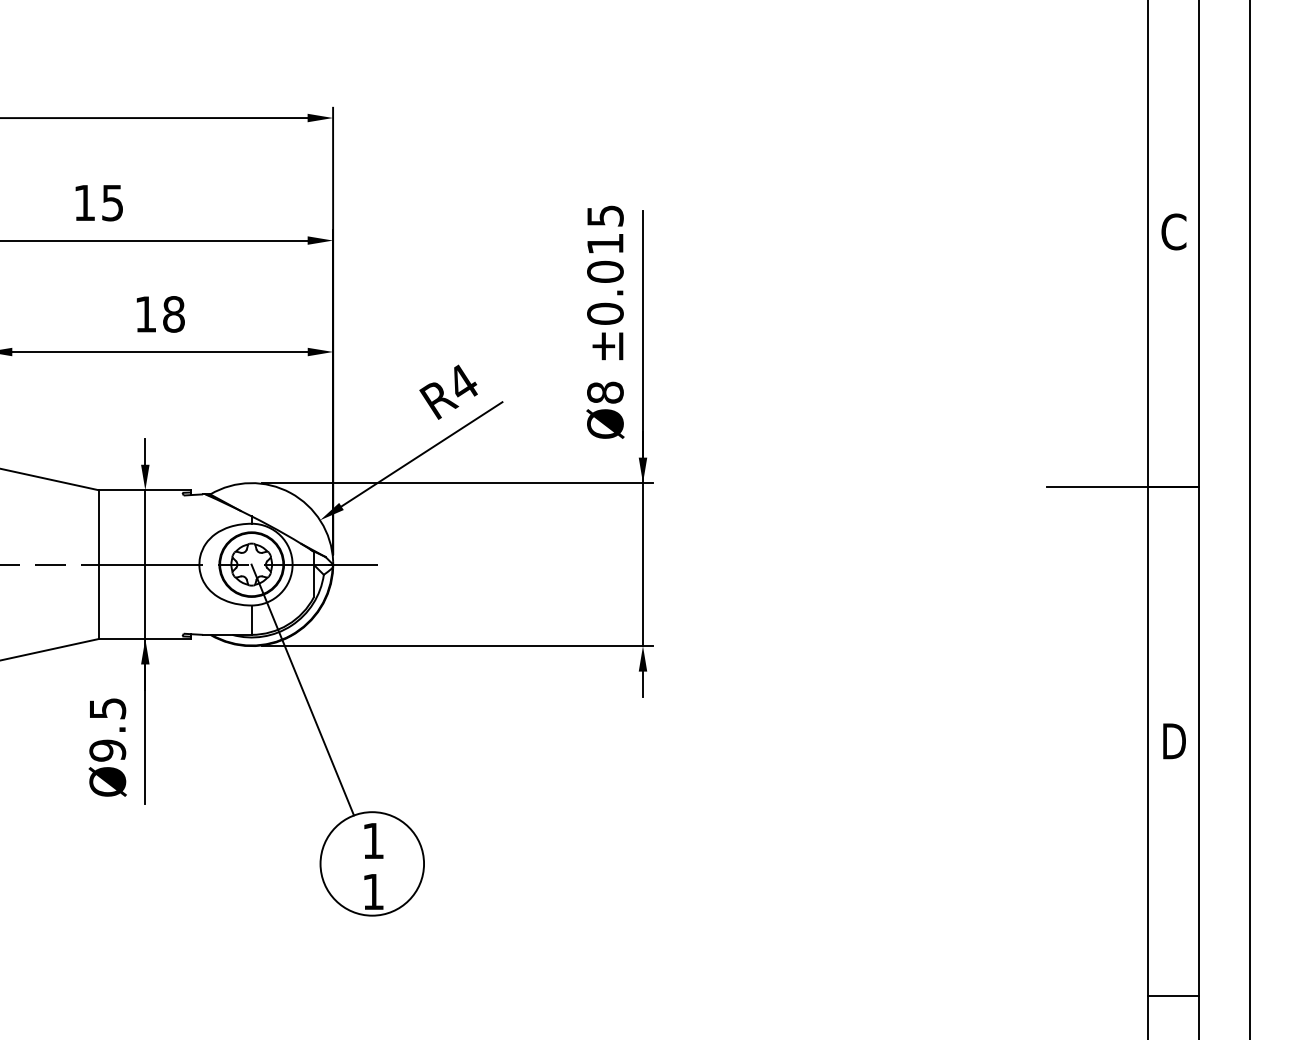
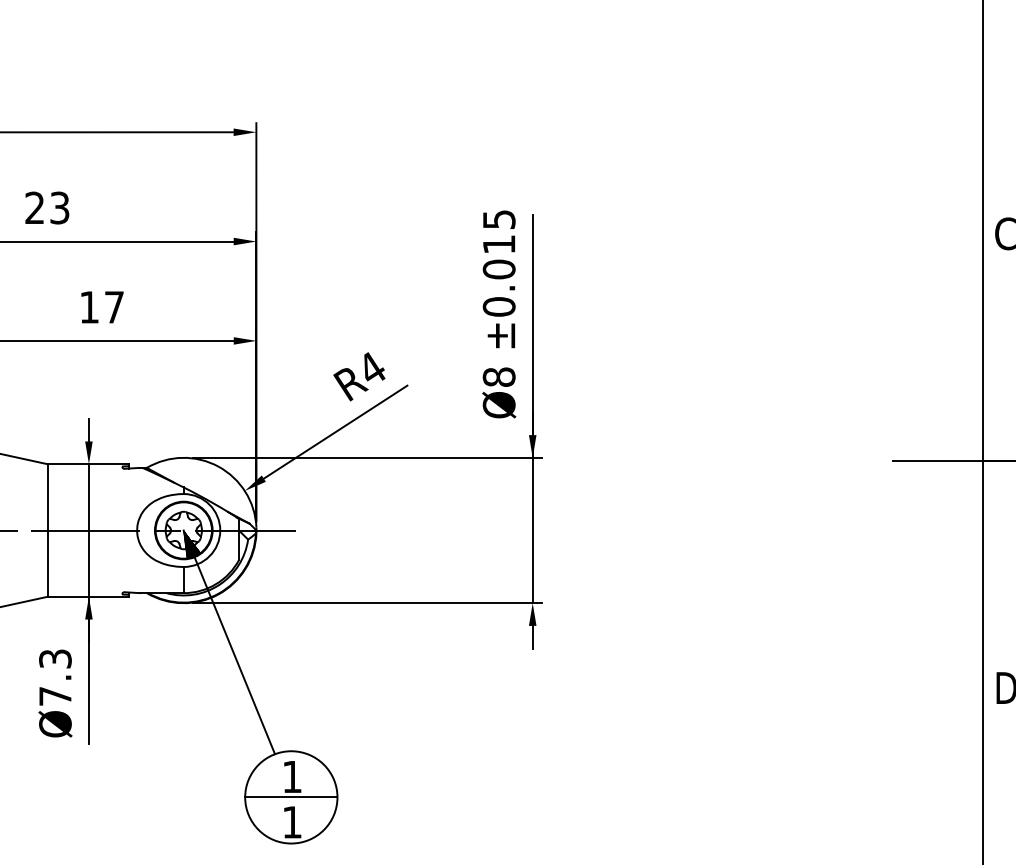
text: (98, 202) -> (47, 207), 15 -> 23
text: (173, 314) -> (114, 307), 18 -> 17
hatch: (260, 580) -> (191, 544), added
text: (107, 729) -> (55, 677), Ø9.5 -> Ø7.3
line: (372, 863) -> (291, 797), added

